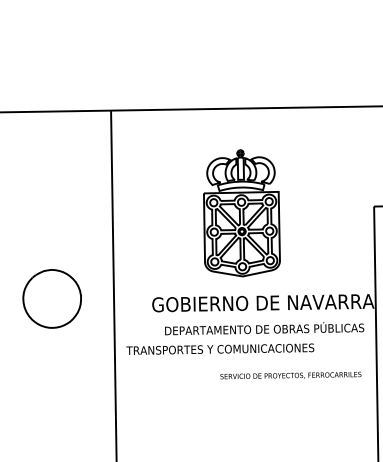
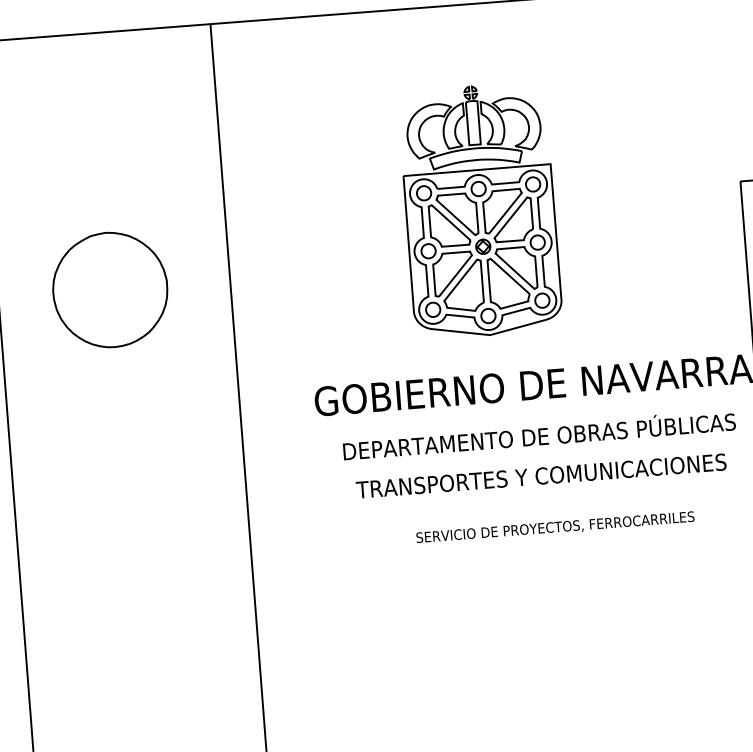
part: (51, 298) -> (108, 289), moved
text: (220, 348) -> (541, 474), moved
text: (290, 375) -> (554, 527), moved

